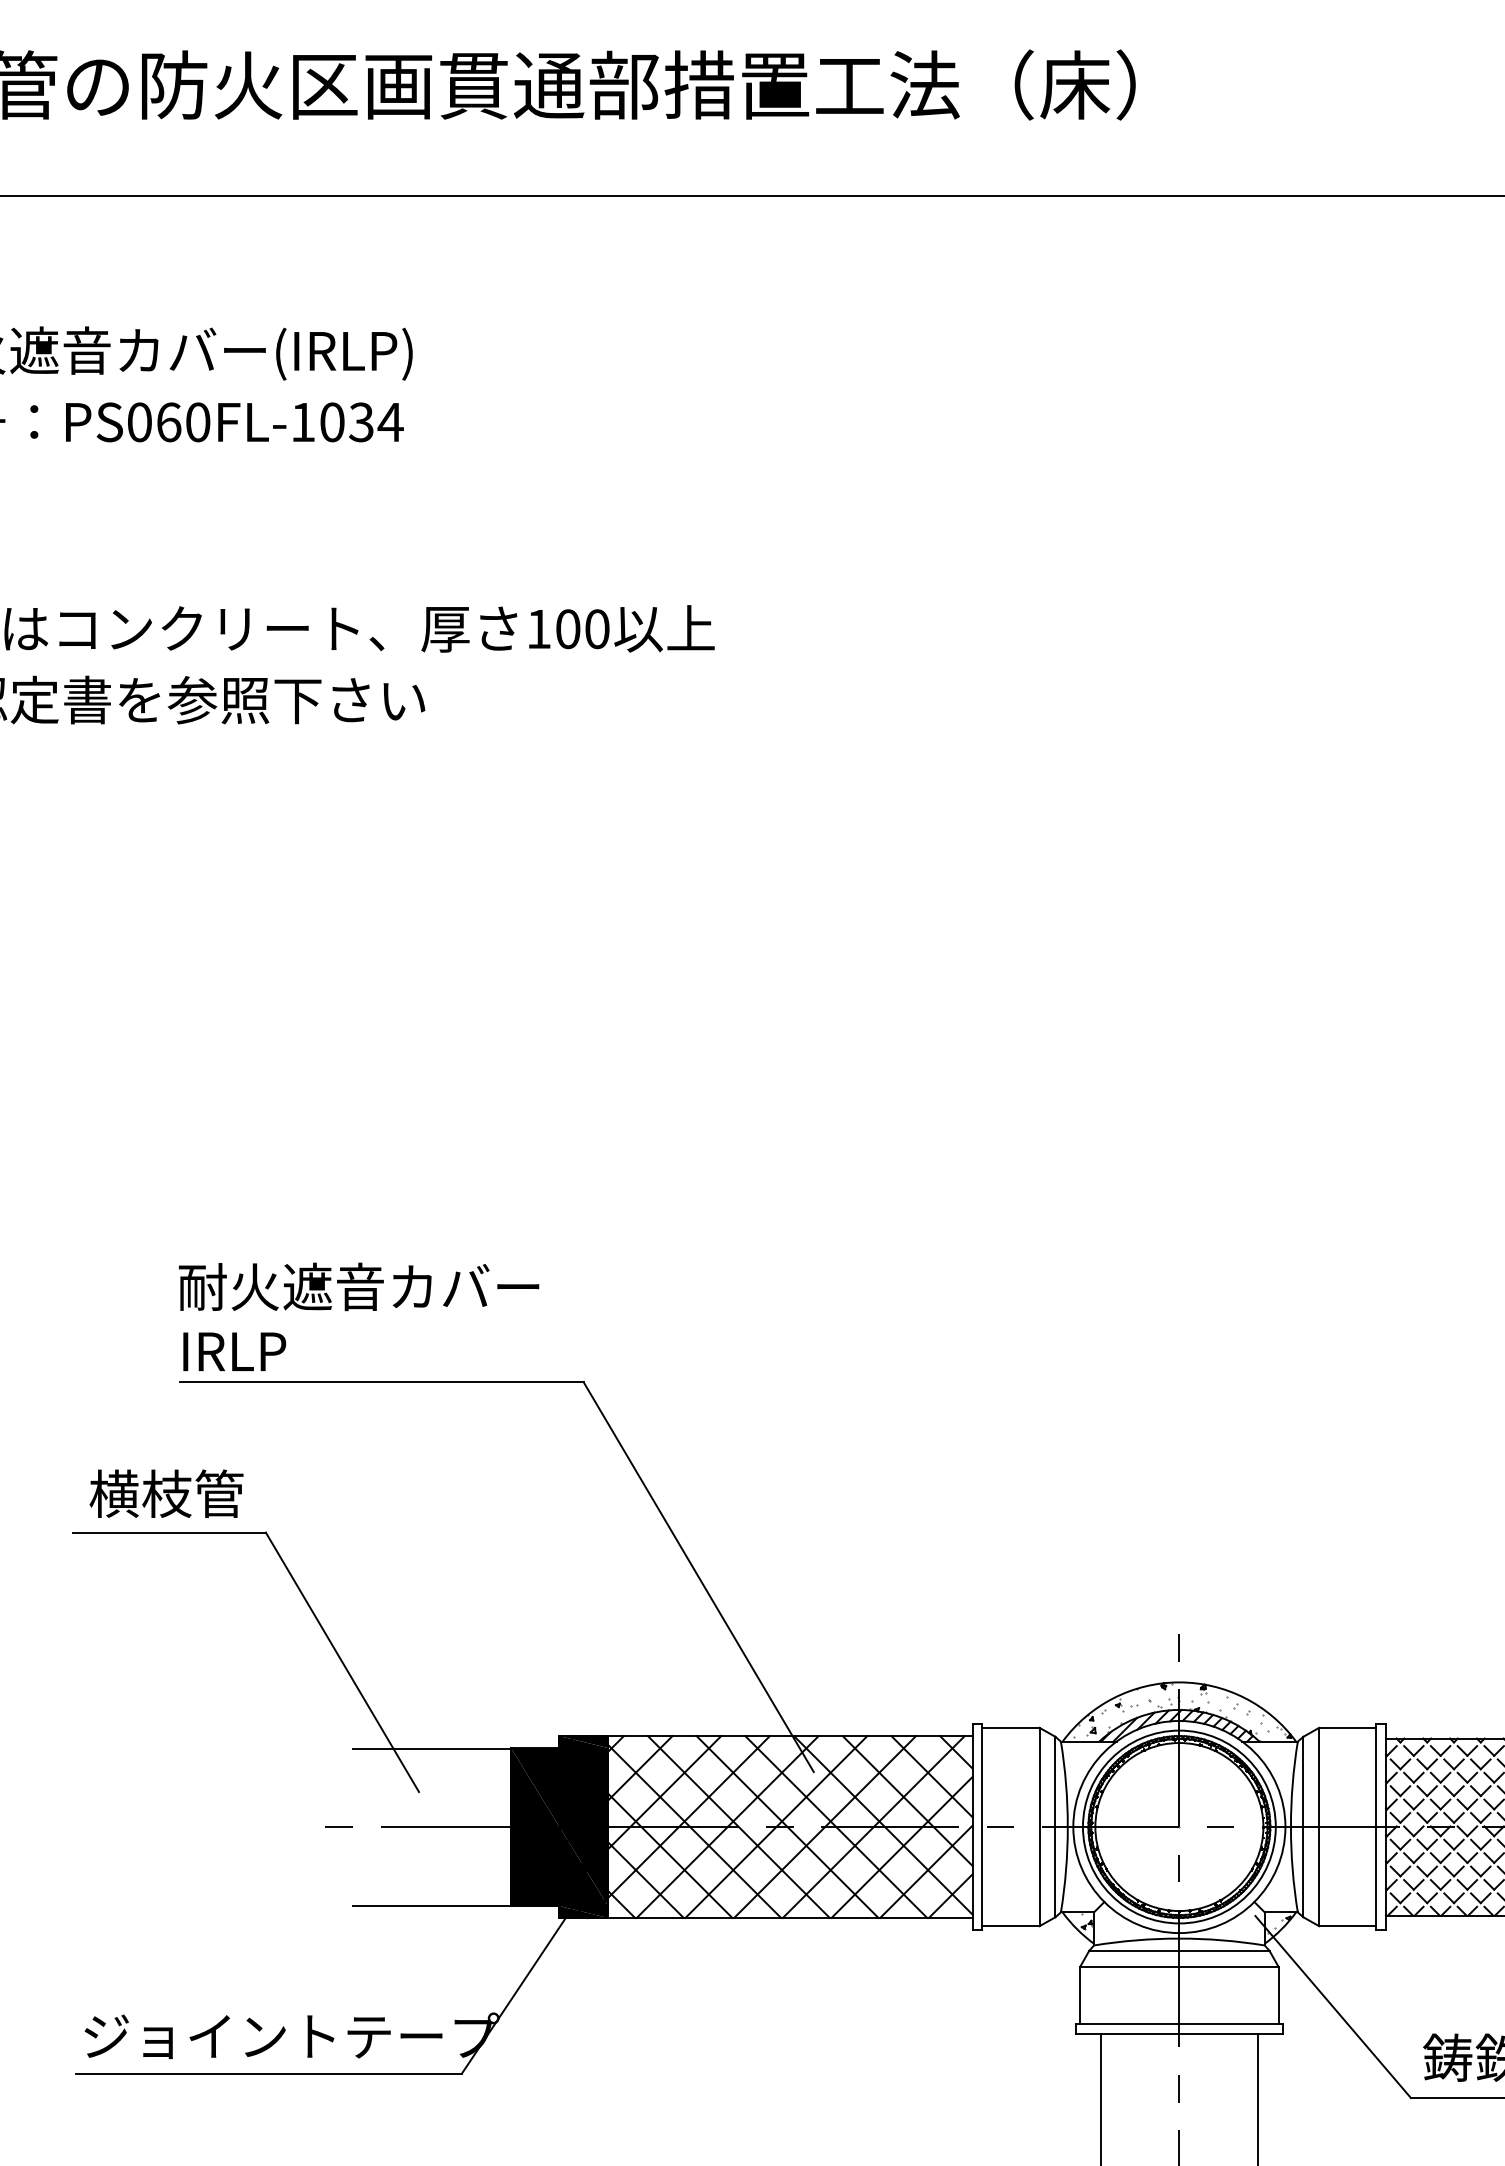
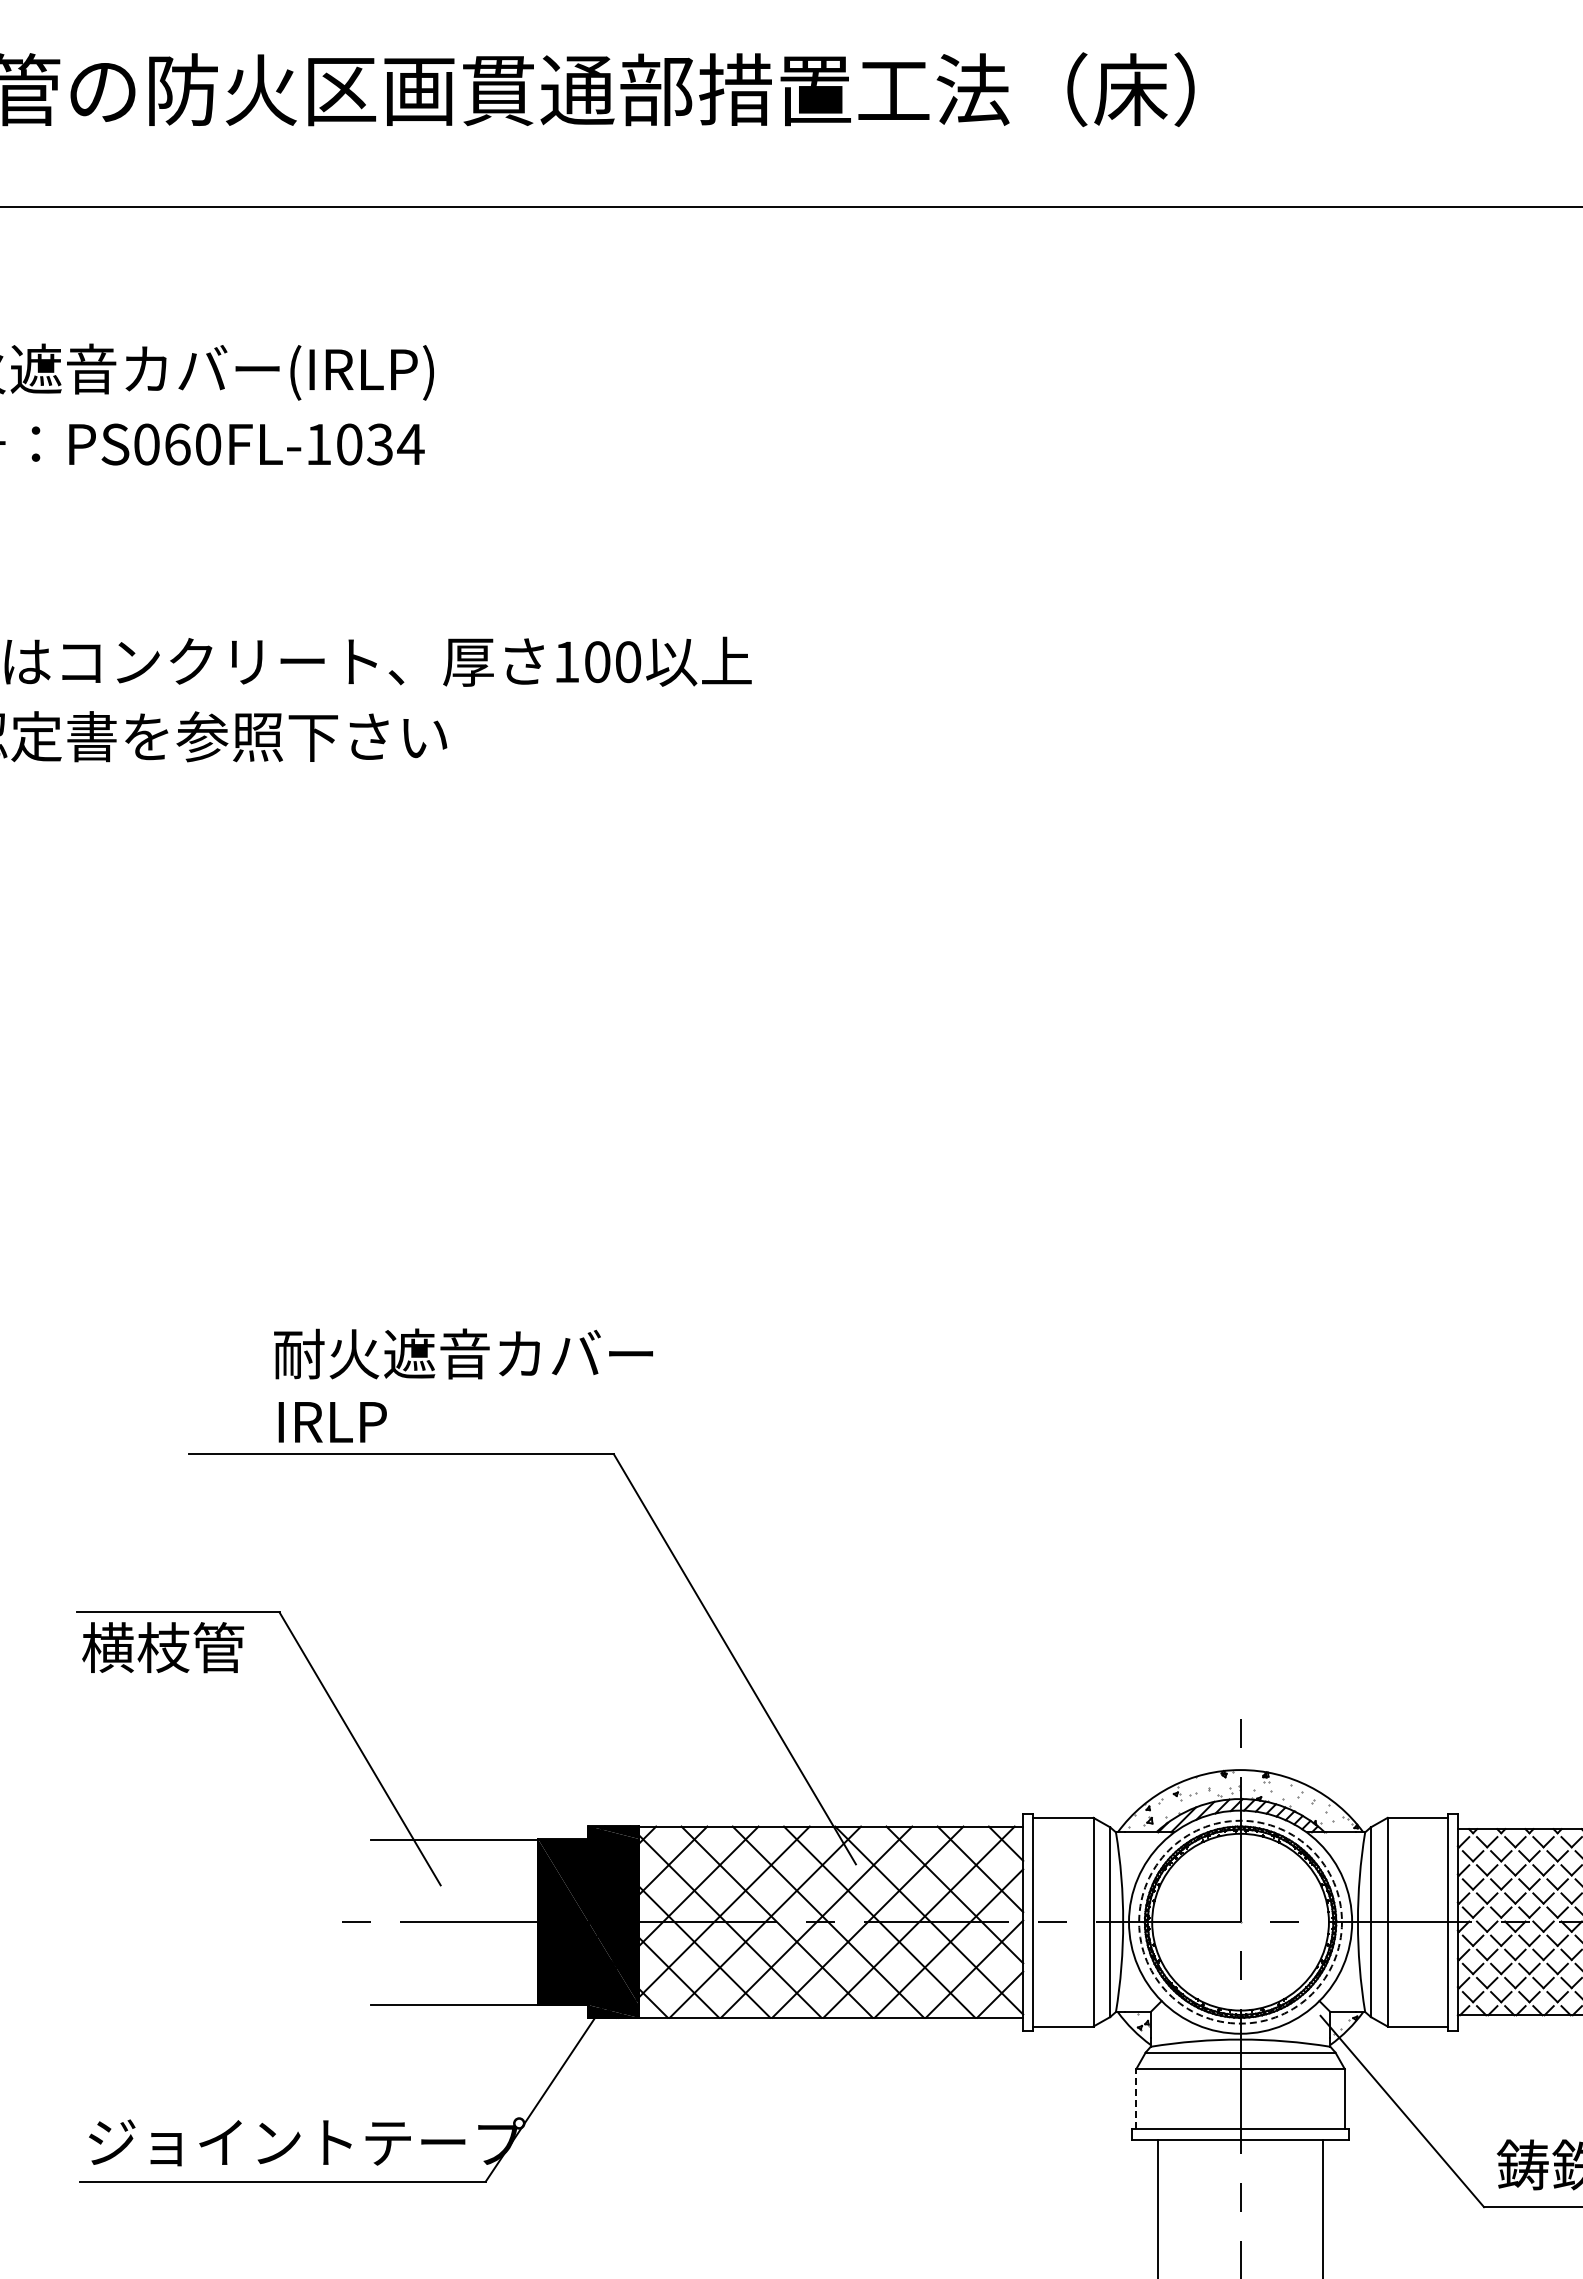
text: (358, 1316) -> (463, 1385), moved
text: (165, 1493) -> (162, 1647), moved
circle: (1179, 1826) -> (1240, 1921), solid -> dashed
line: (1080, 1994) -> (1136, 2098), solid -> dashed

